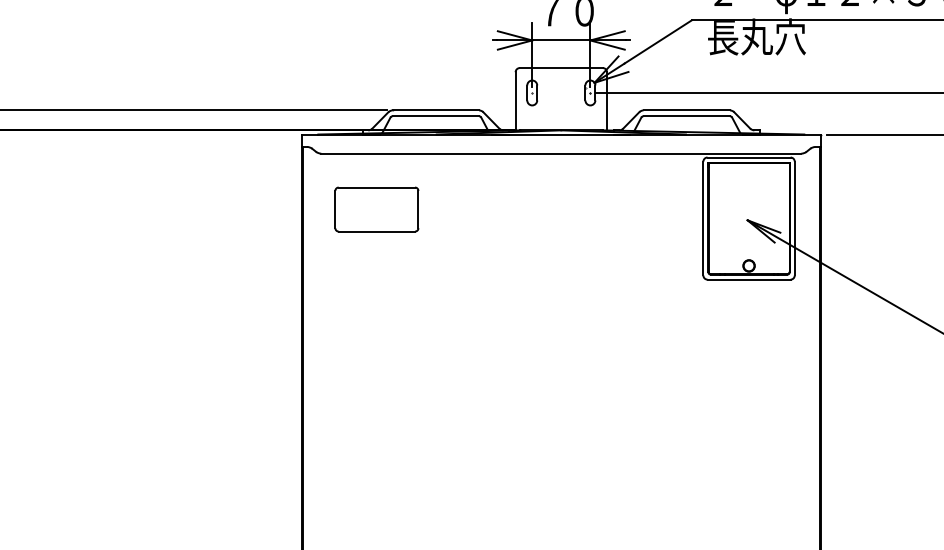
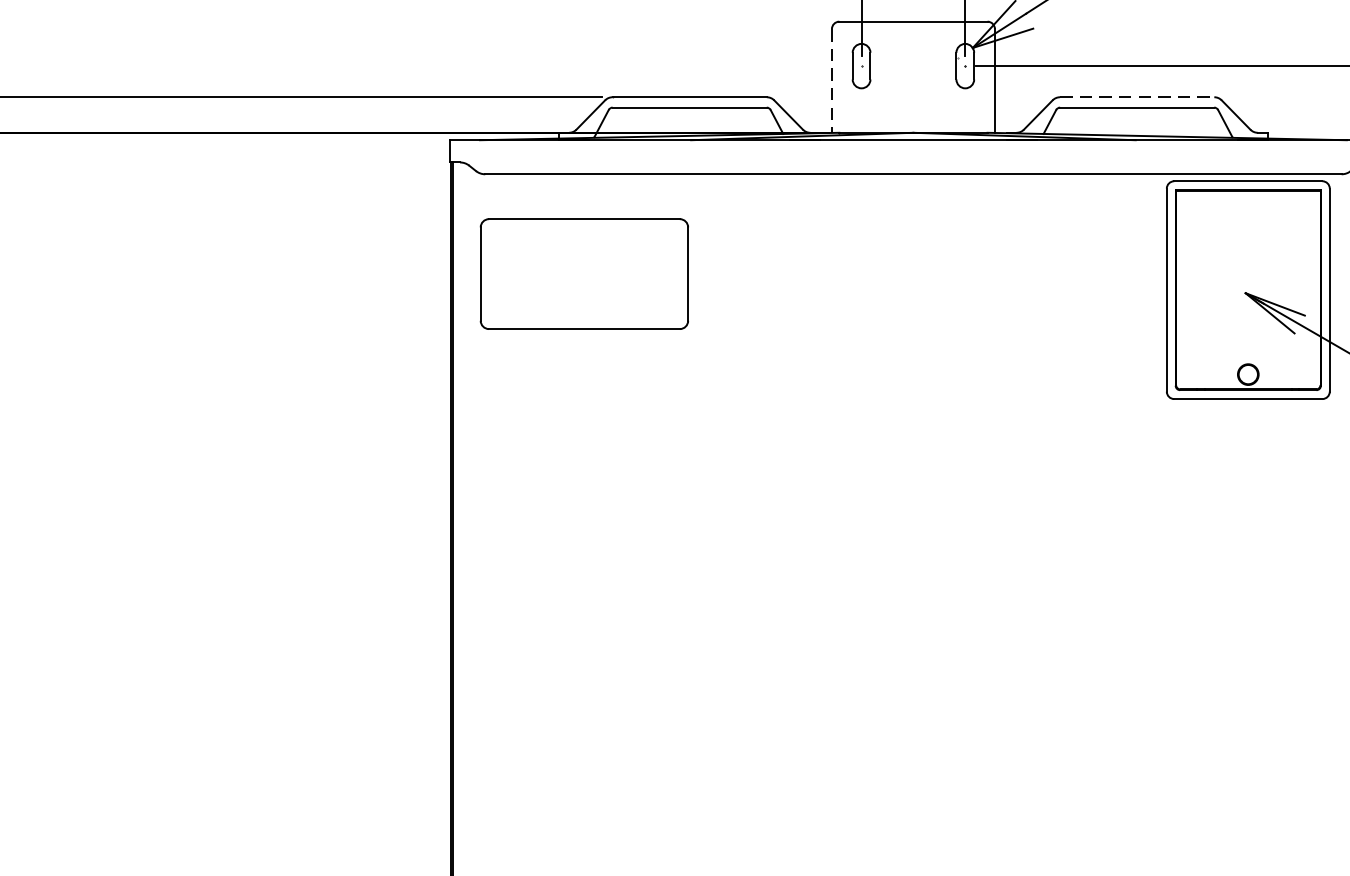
line: (515, 101) -> (831, 81), solid -> dashed
line: (687, 110) -> (1138, 97), solid -> dashed
part: (376, 209) -> (583, 273), size x1.4

